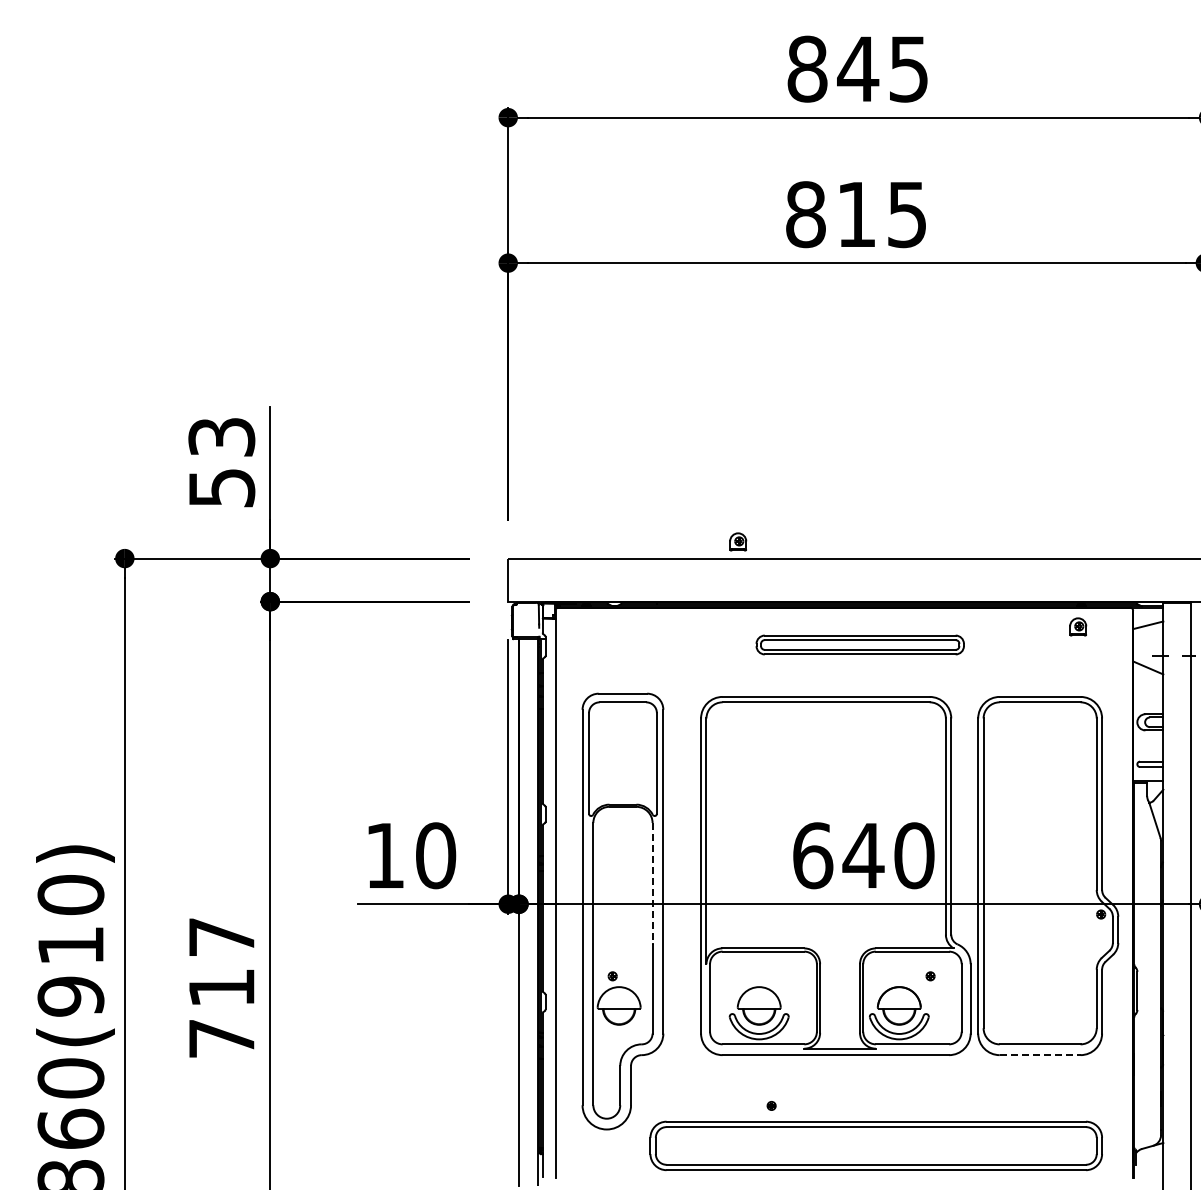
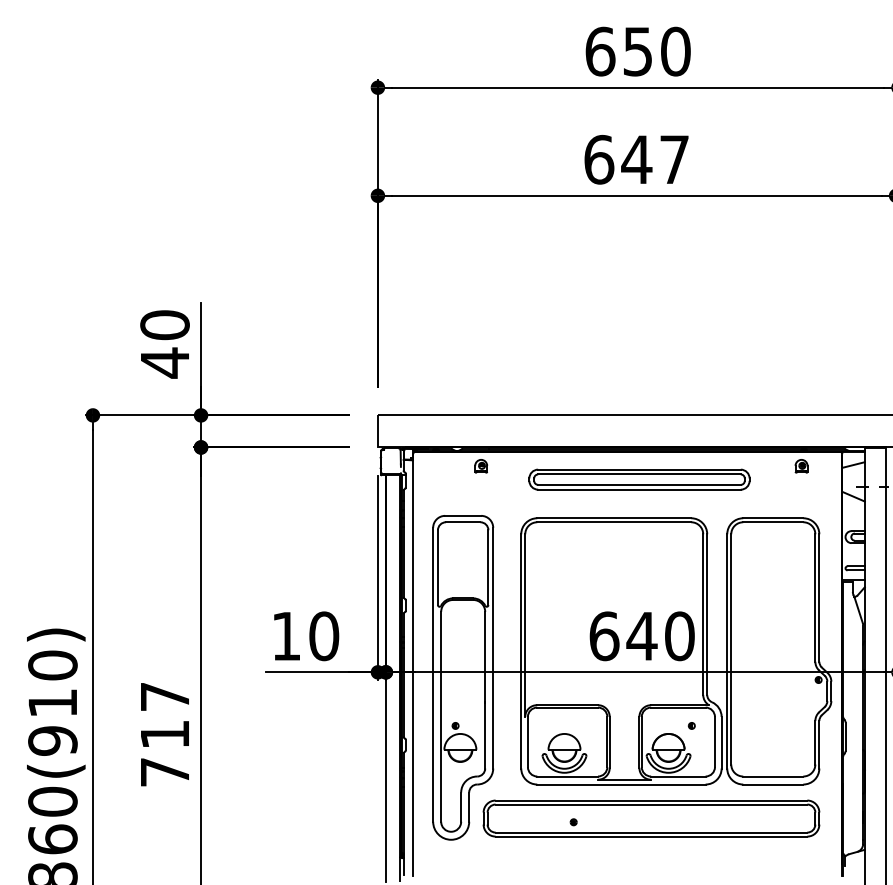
text: (858, 68) -> (638, 51), 845 -> 650
text: (856, 214) -> (636, 159), 815 -> 647
text: (221, 463) -> (164, 344), 53 -> 40
part: (738, 541) -> (481, 465), moved
part: (860, 644) -> (639, 479), size x1.43
line: (652, 884) -> (485, 657), dashed -> solid
line: (1040, 1055) -> (773, 784), dashed -> solid
part: (875, 1145) -> (650, 818), moved

